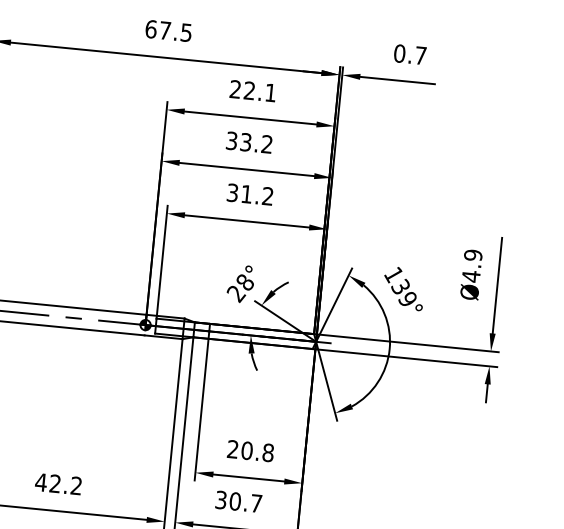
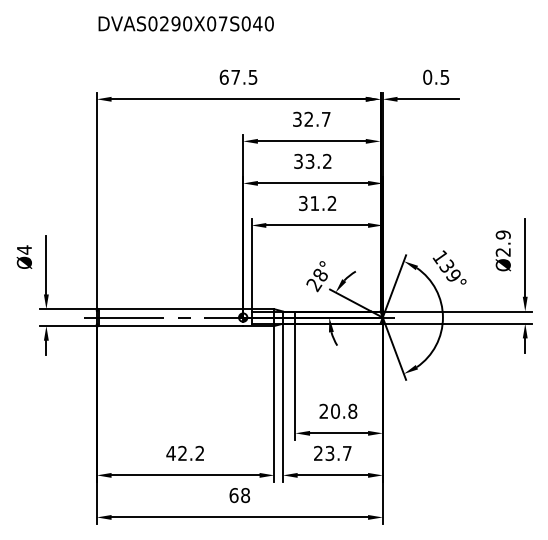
text: (420, 55) -> (444, 77), 0.7 -> 0.5
text: (252, 91) -> (311, 119), 22.1 -> 32.7
text: (470, 276) -> (502, 252), Ø4.9 -> Ø2.9
text: (228, 500) -> (324, 453), 30.7 -> 23.7

